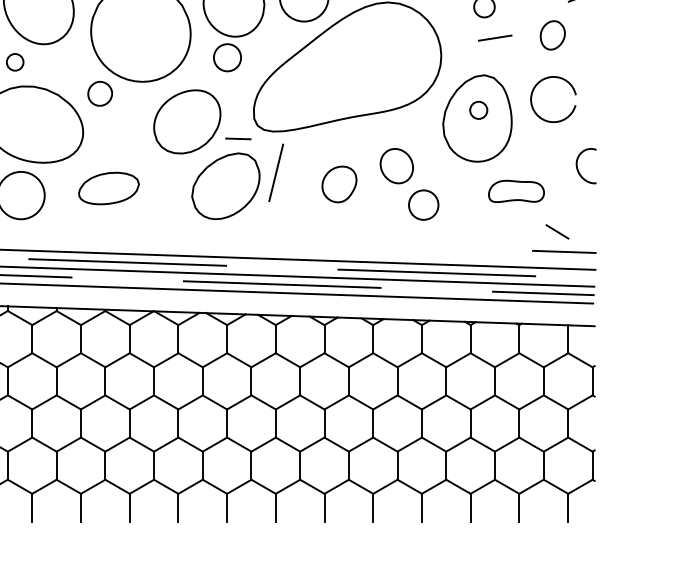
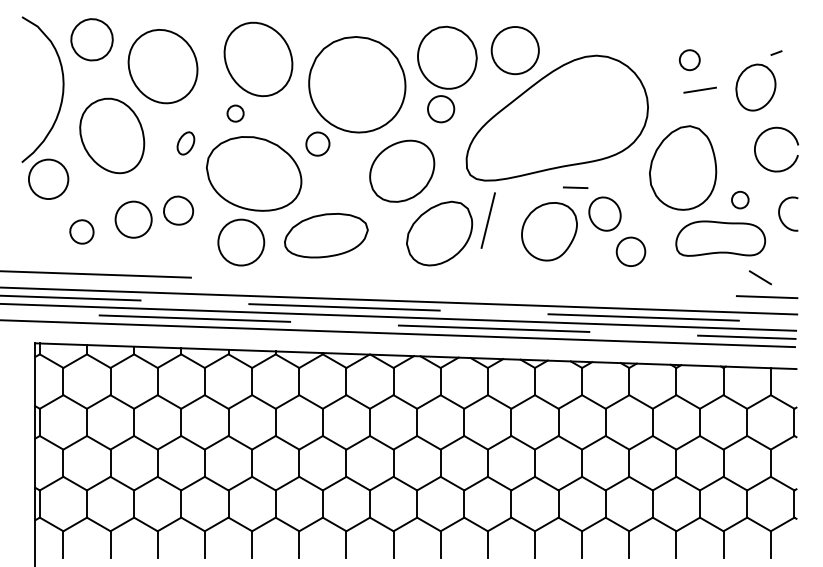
part: (552, 35) -> (755, 87), size x1.67
arc: (532, 96) -> (756, 146), moved
circle: (478, 109) -> (740, 199), moved
line: (238, 138) -> (575, 187), moved
part: (339, 184) -> (549, 231), size x1.67
part: (109, 188) -> (326, 235), size x1.43
part: (516, 191) -> (720, 238), size x1.67

